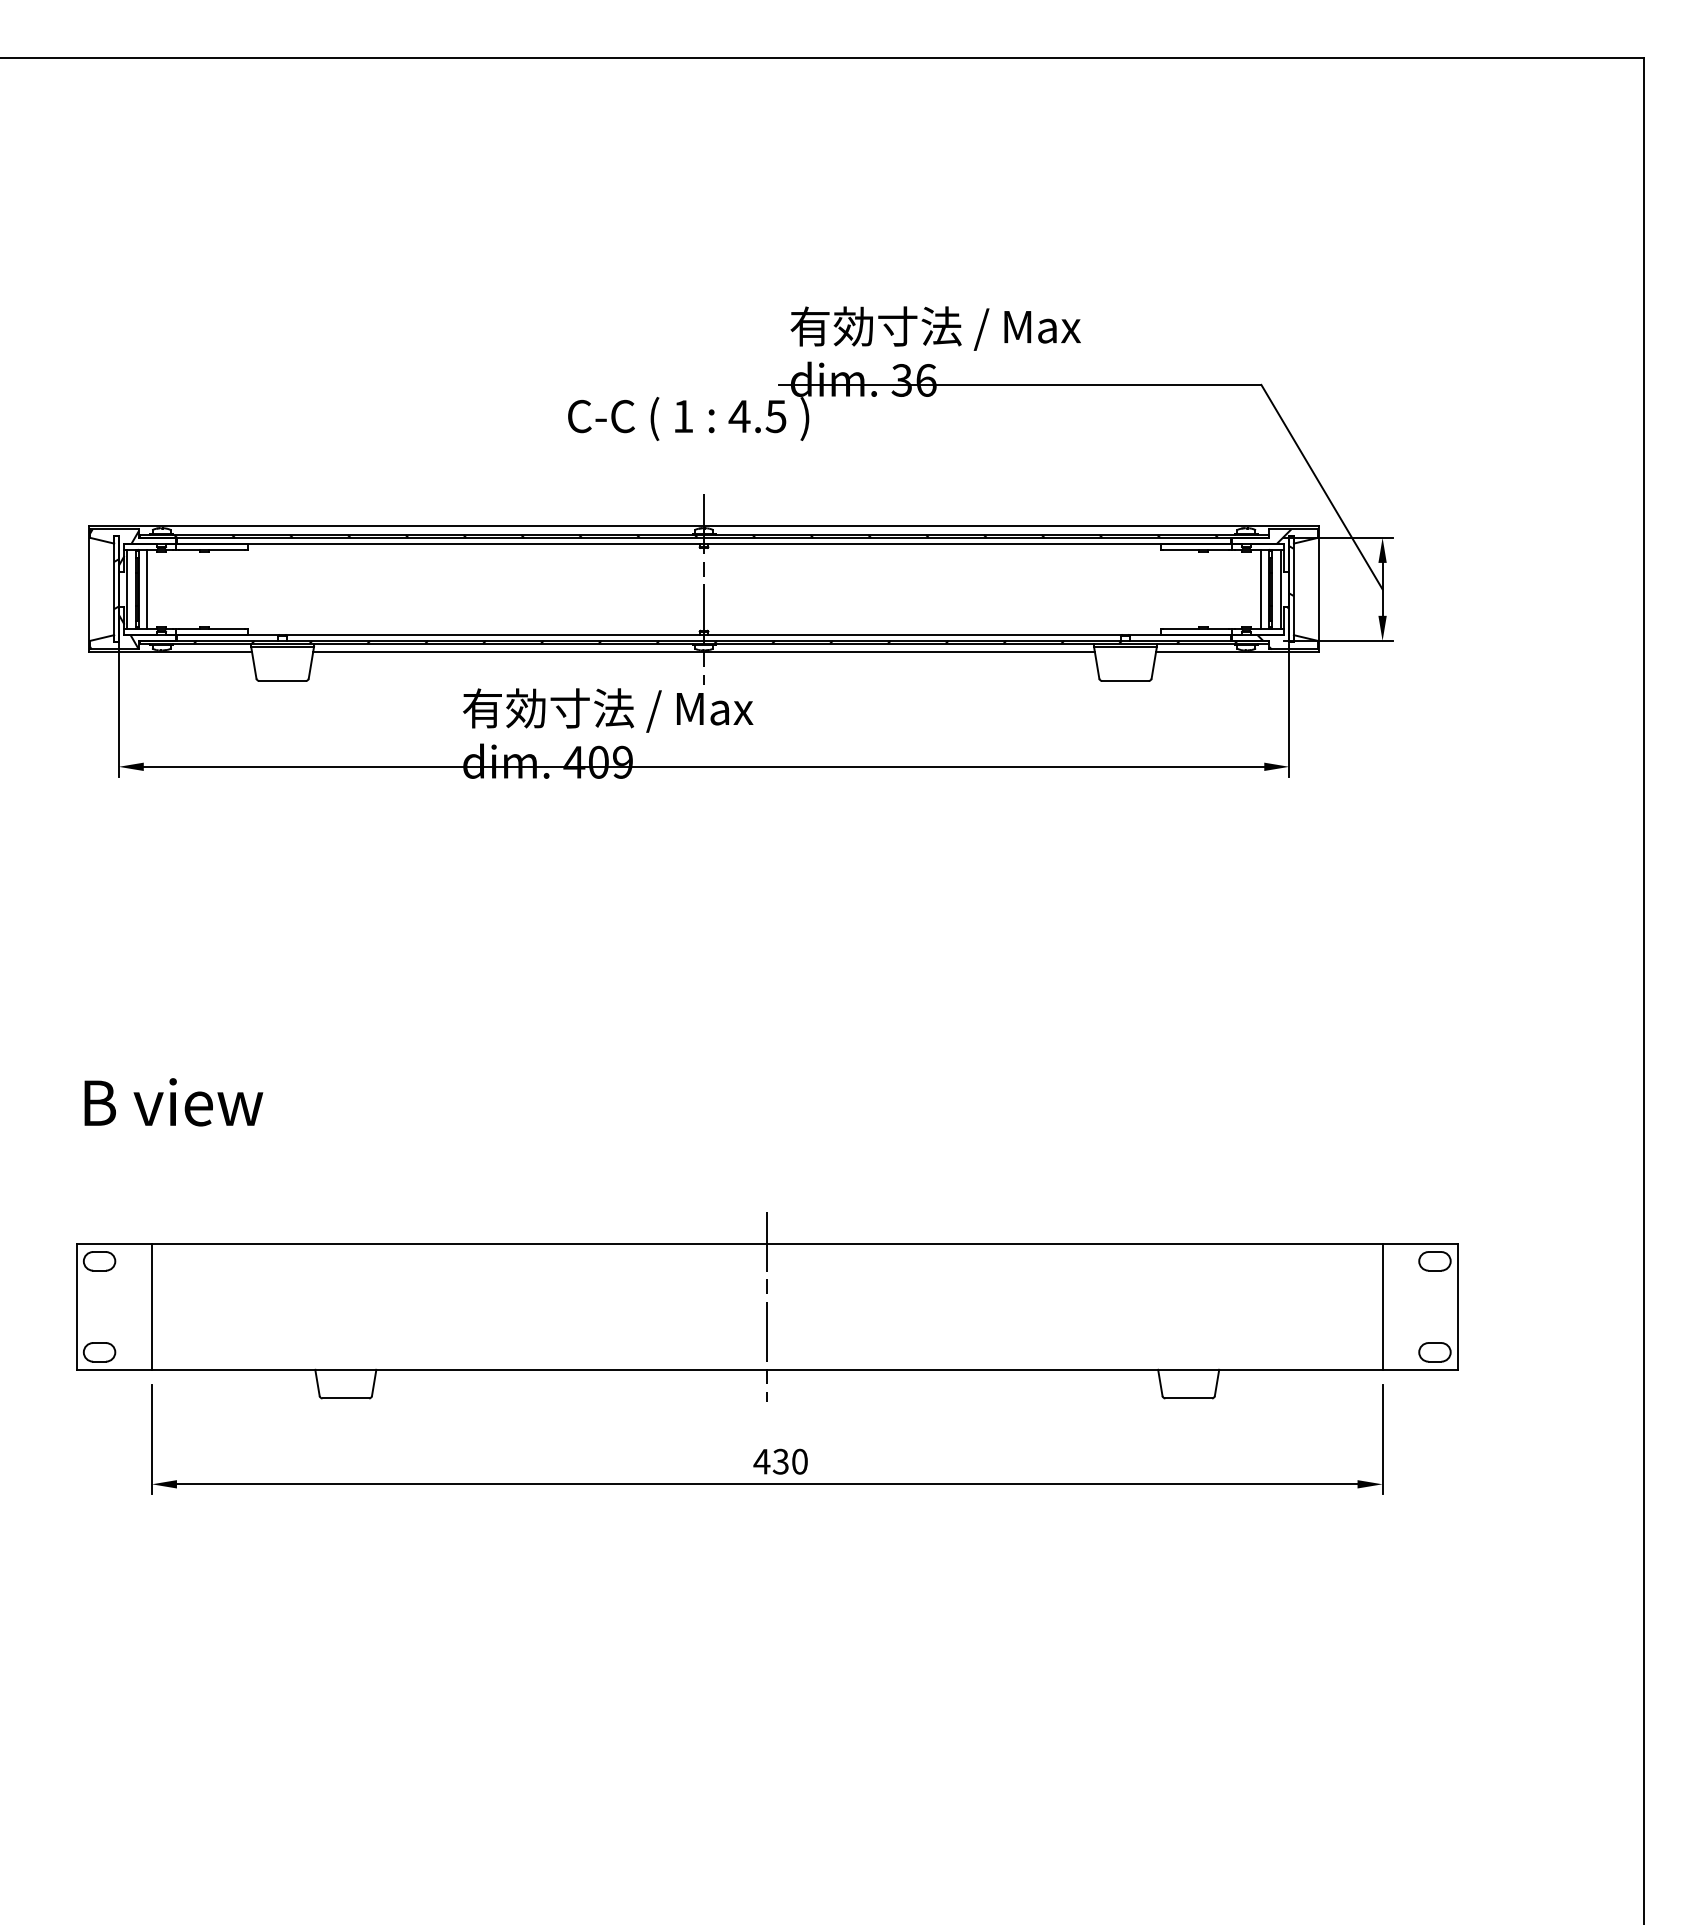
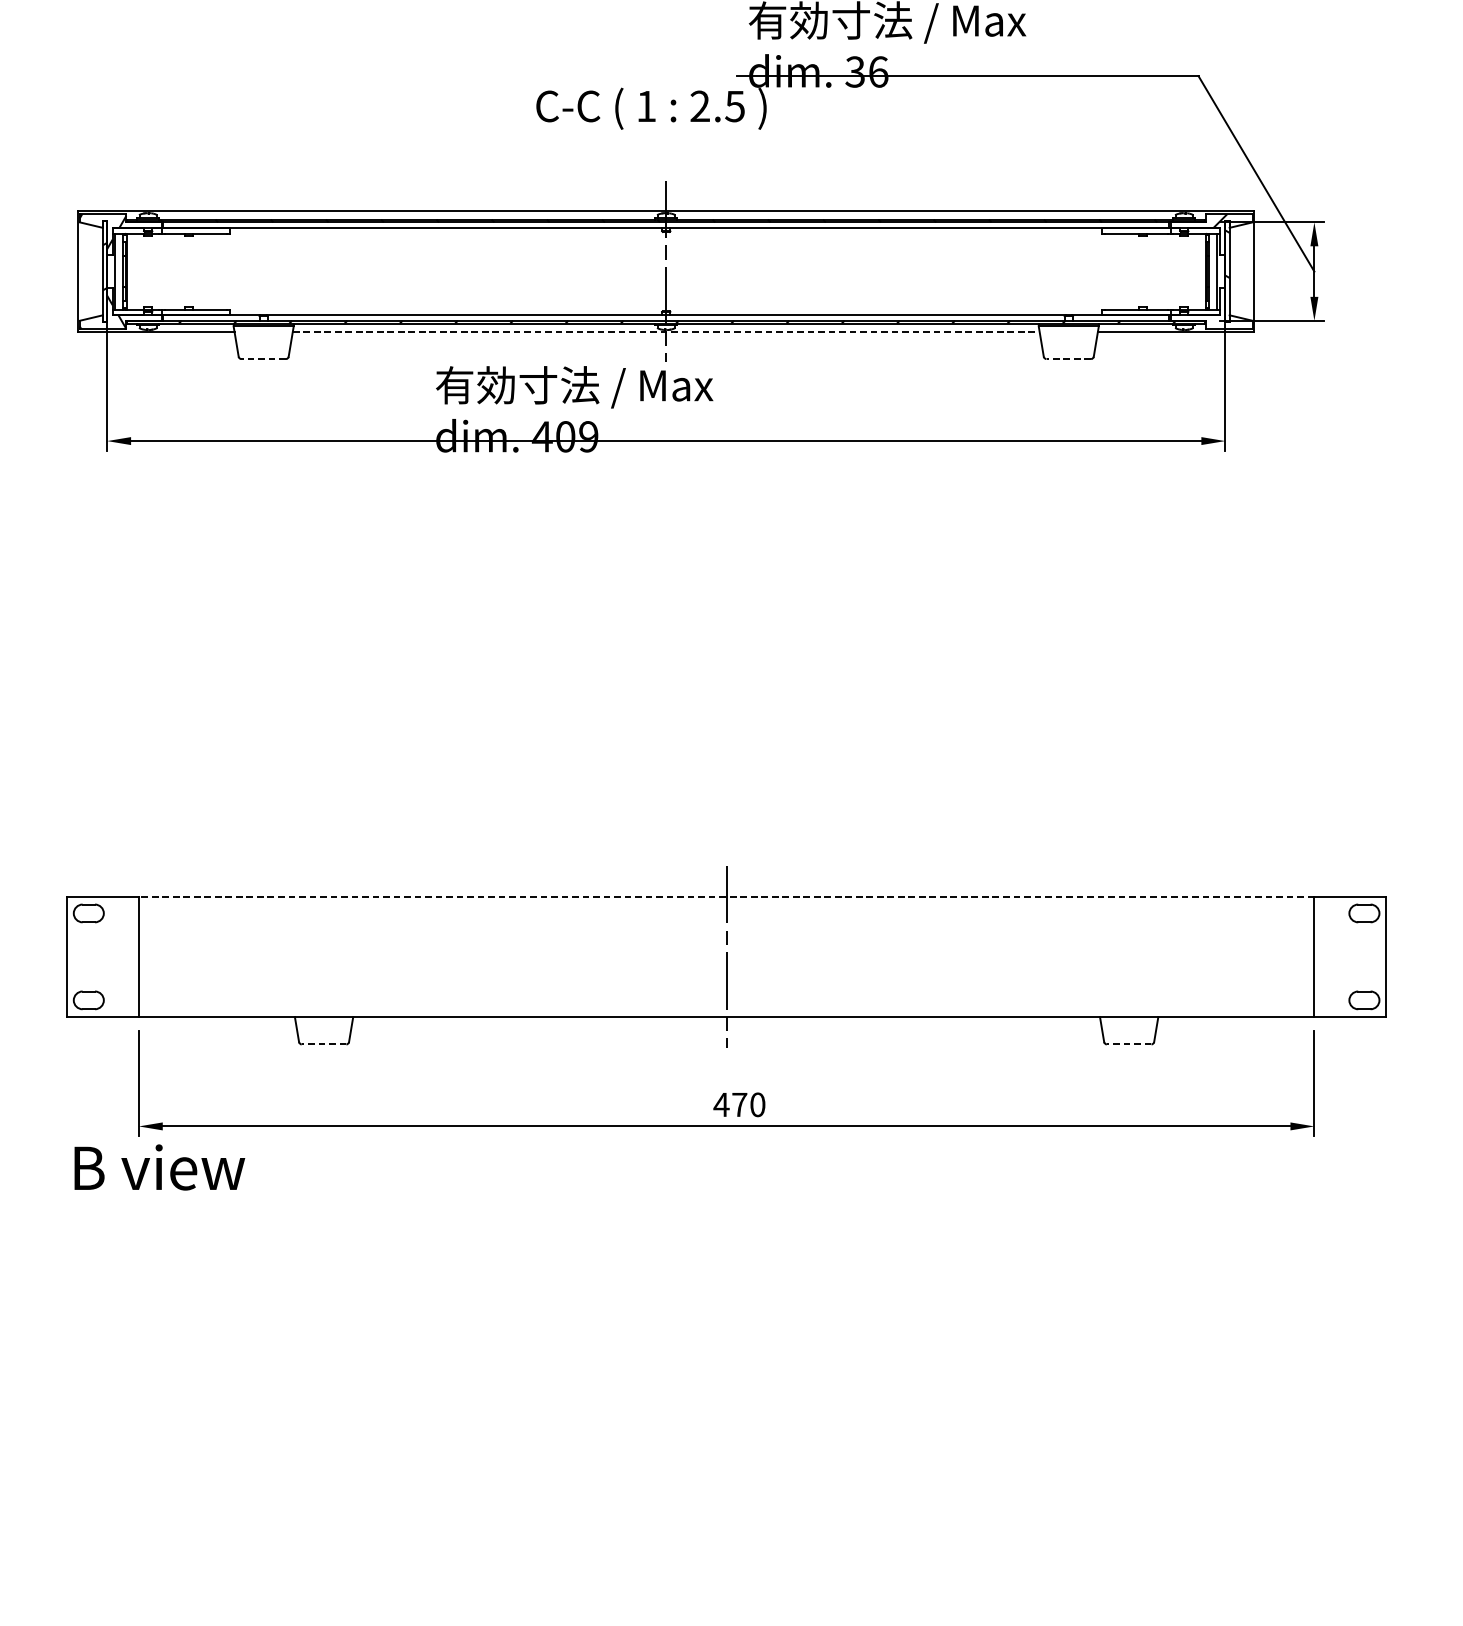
text: (739, 415) -> (700, 105), 4.5 -> 2.5
line: (147, 589) -> (134, 271), removed
line: (1260, 589) -> (1197, 271), removed
hatch: (1273, 627) -> (1210, 307), removed
line: (704, 652) -> (666, 331), solid -> dashed
line: (282, 680) -> (263, 358), solid -> dashed
line: (1124, 680) -> (1067, 358), solid -> dashed
text: (173, 1102) -> (159, 1167), moved
line: (766, 1243) -> (725, 896), solid -> dashed
line: (345, 1398) -> (323, 1044), solid -> dashed
line: (1188, 1398) -> (1128, 1044), solid -> dashed
text: (780, 1461) -> (739, 1104), 430 -> 470

